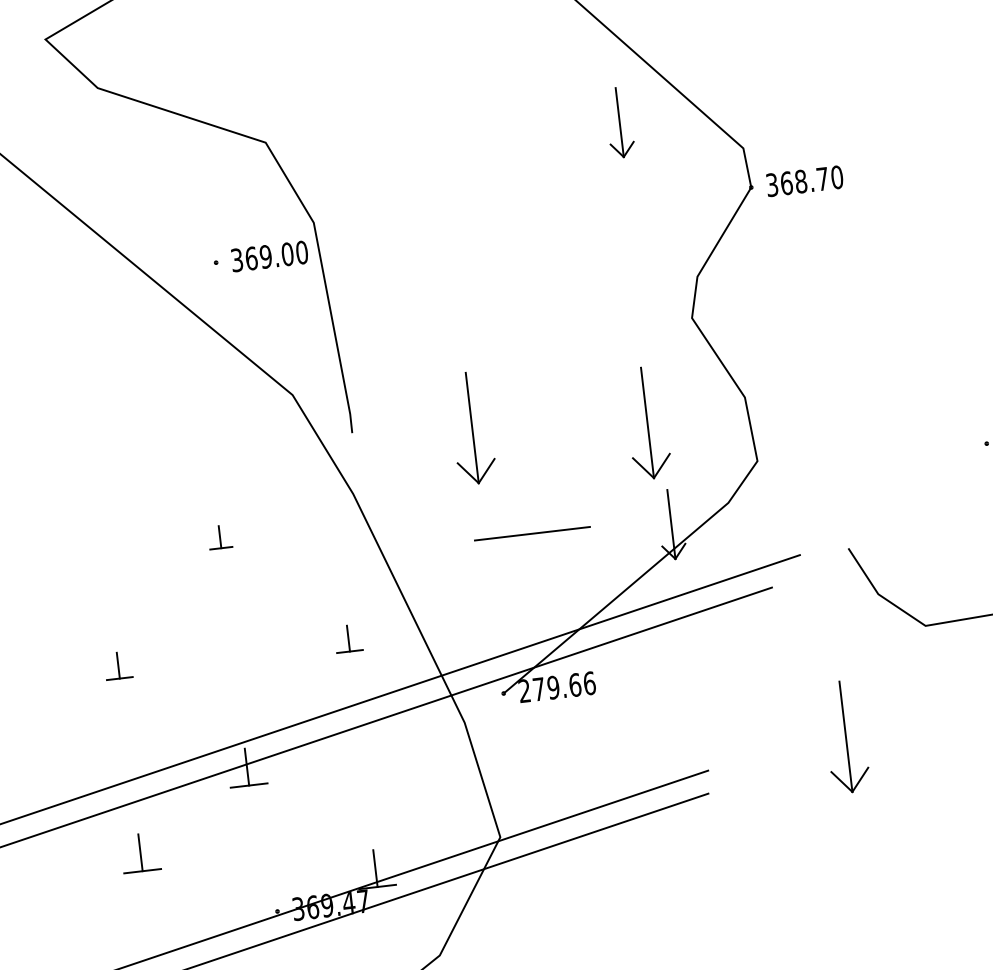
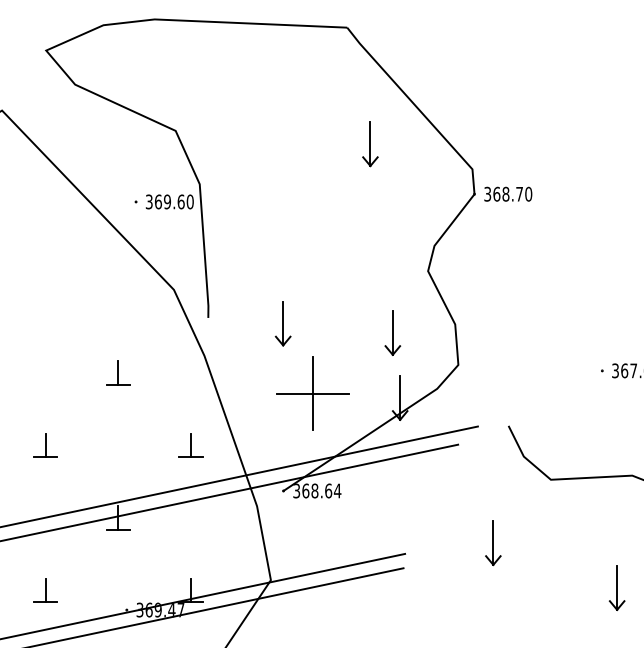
part: (619, 122) -> (370, 144), moved
text: (286, 253) -> (180, 201), 369.00 -> 369.60
part: (646, 421) -> (392, 332), size x0.62
part: (470, 428) -> (282, 323), size x0.62
line: (533, 533) -> (313, 393), added
part: (220, 536) -> (118, 372), size x1.67
part: (347, 638) -> (190, 445), size x1.43
part: (117, 665) -> (45, 445), size x1.43
text: (557, 686) -> (317, 490), 279.66 -> 368.64
part: (846, 737) -> (493, 543), size x0.62
part: (139, 852) -> (45, 590), moved

